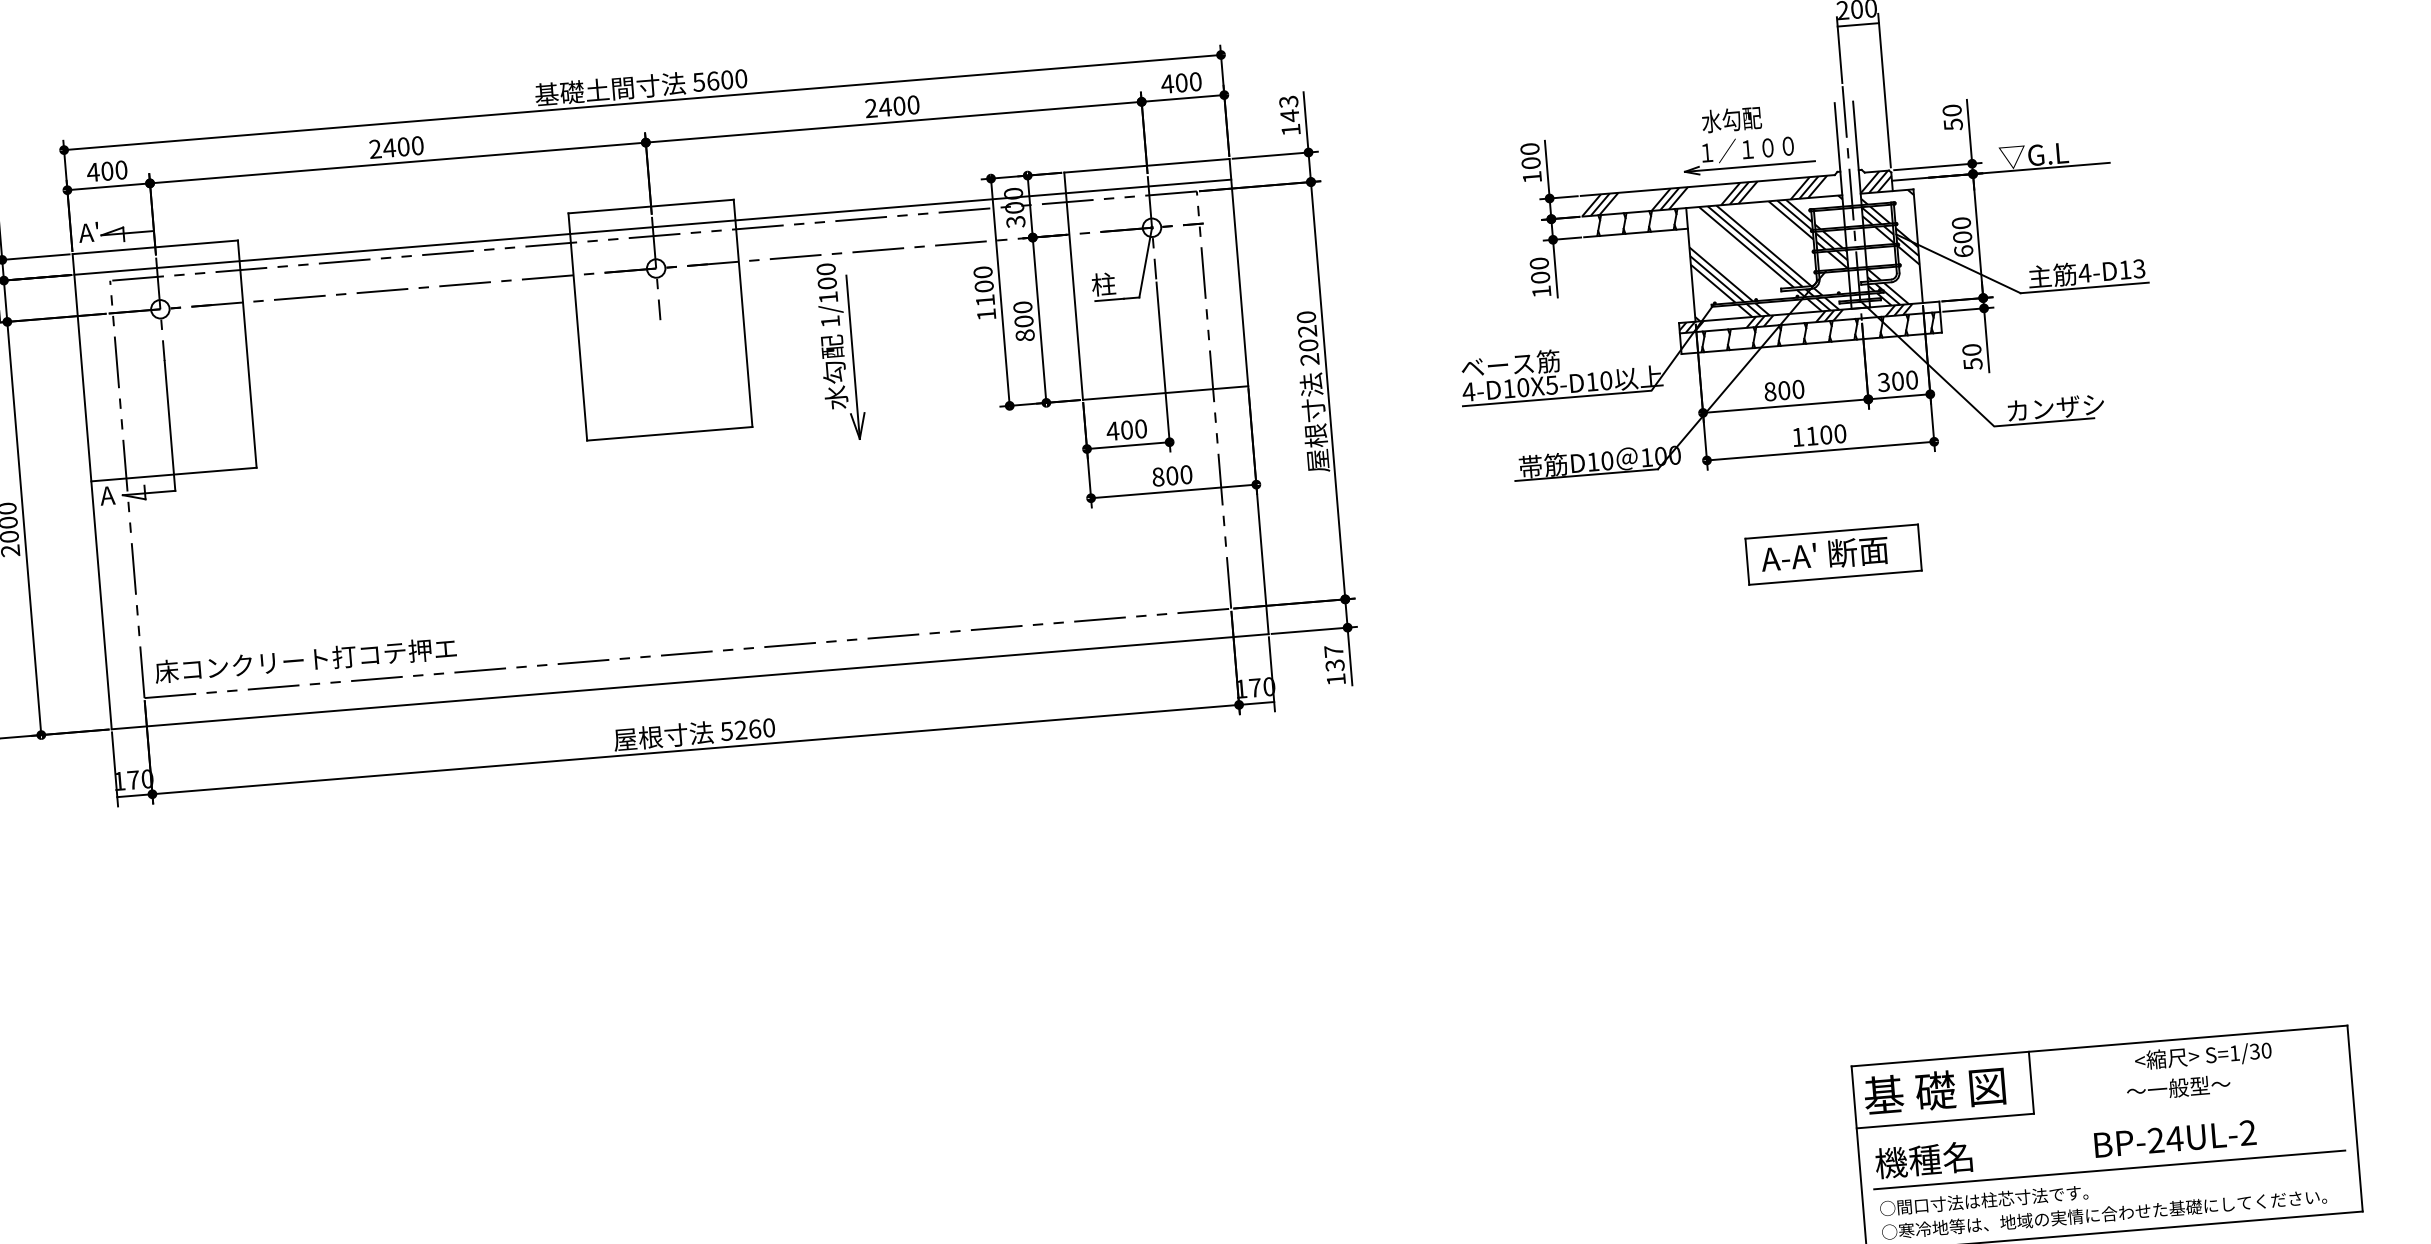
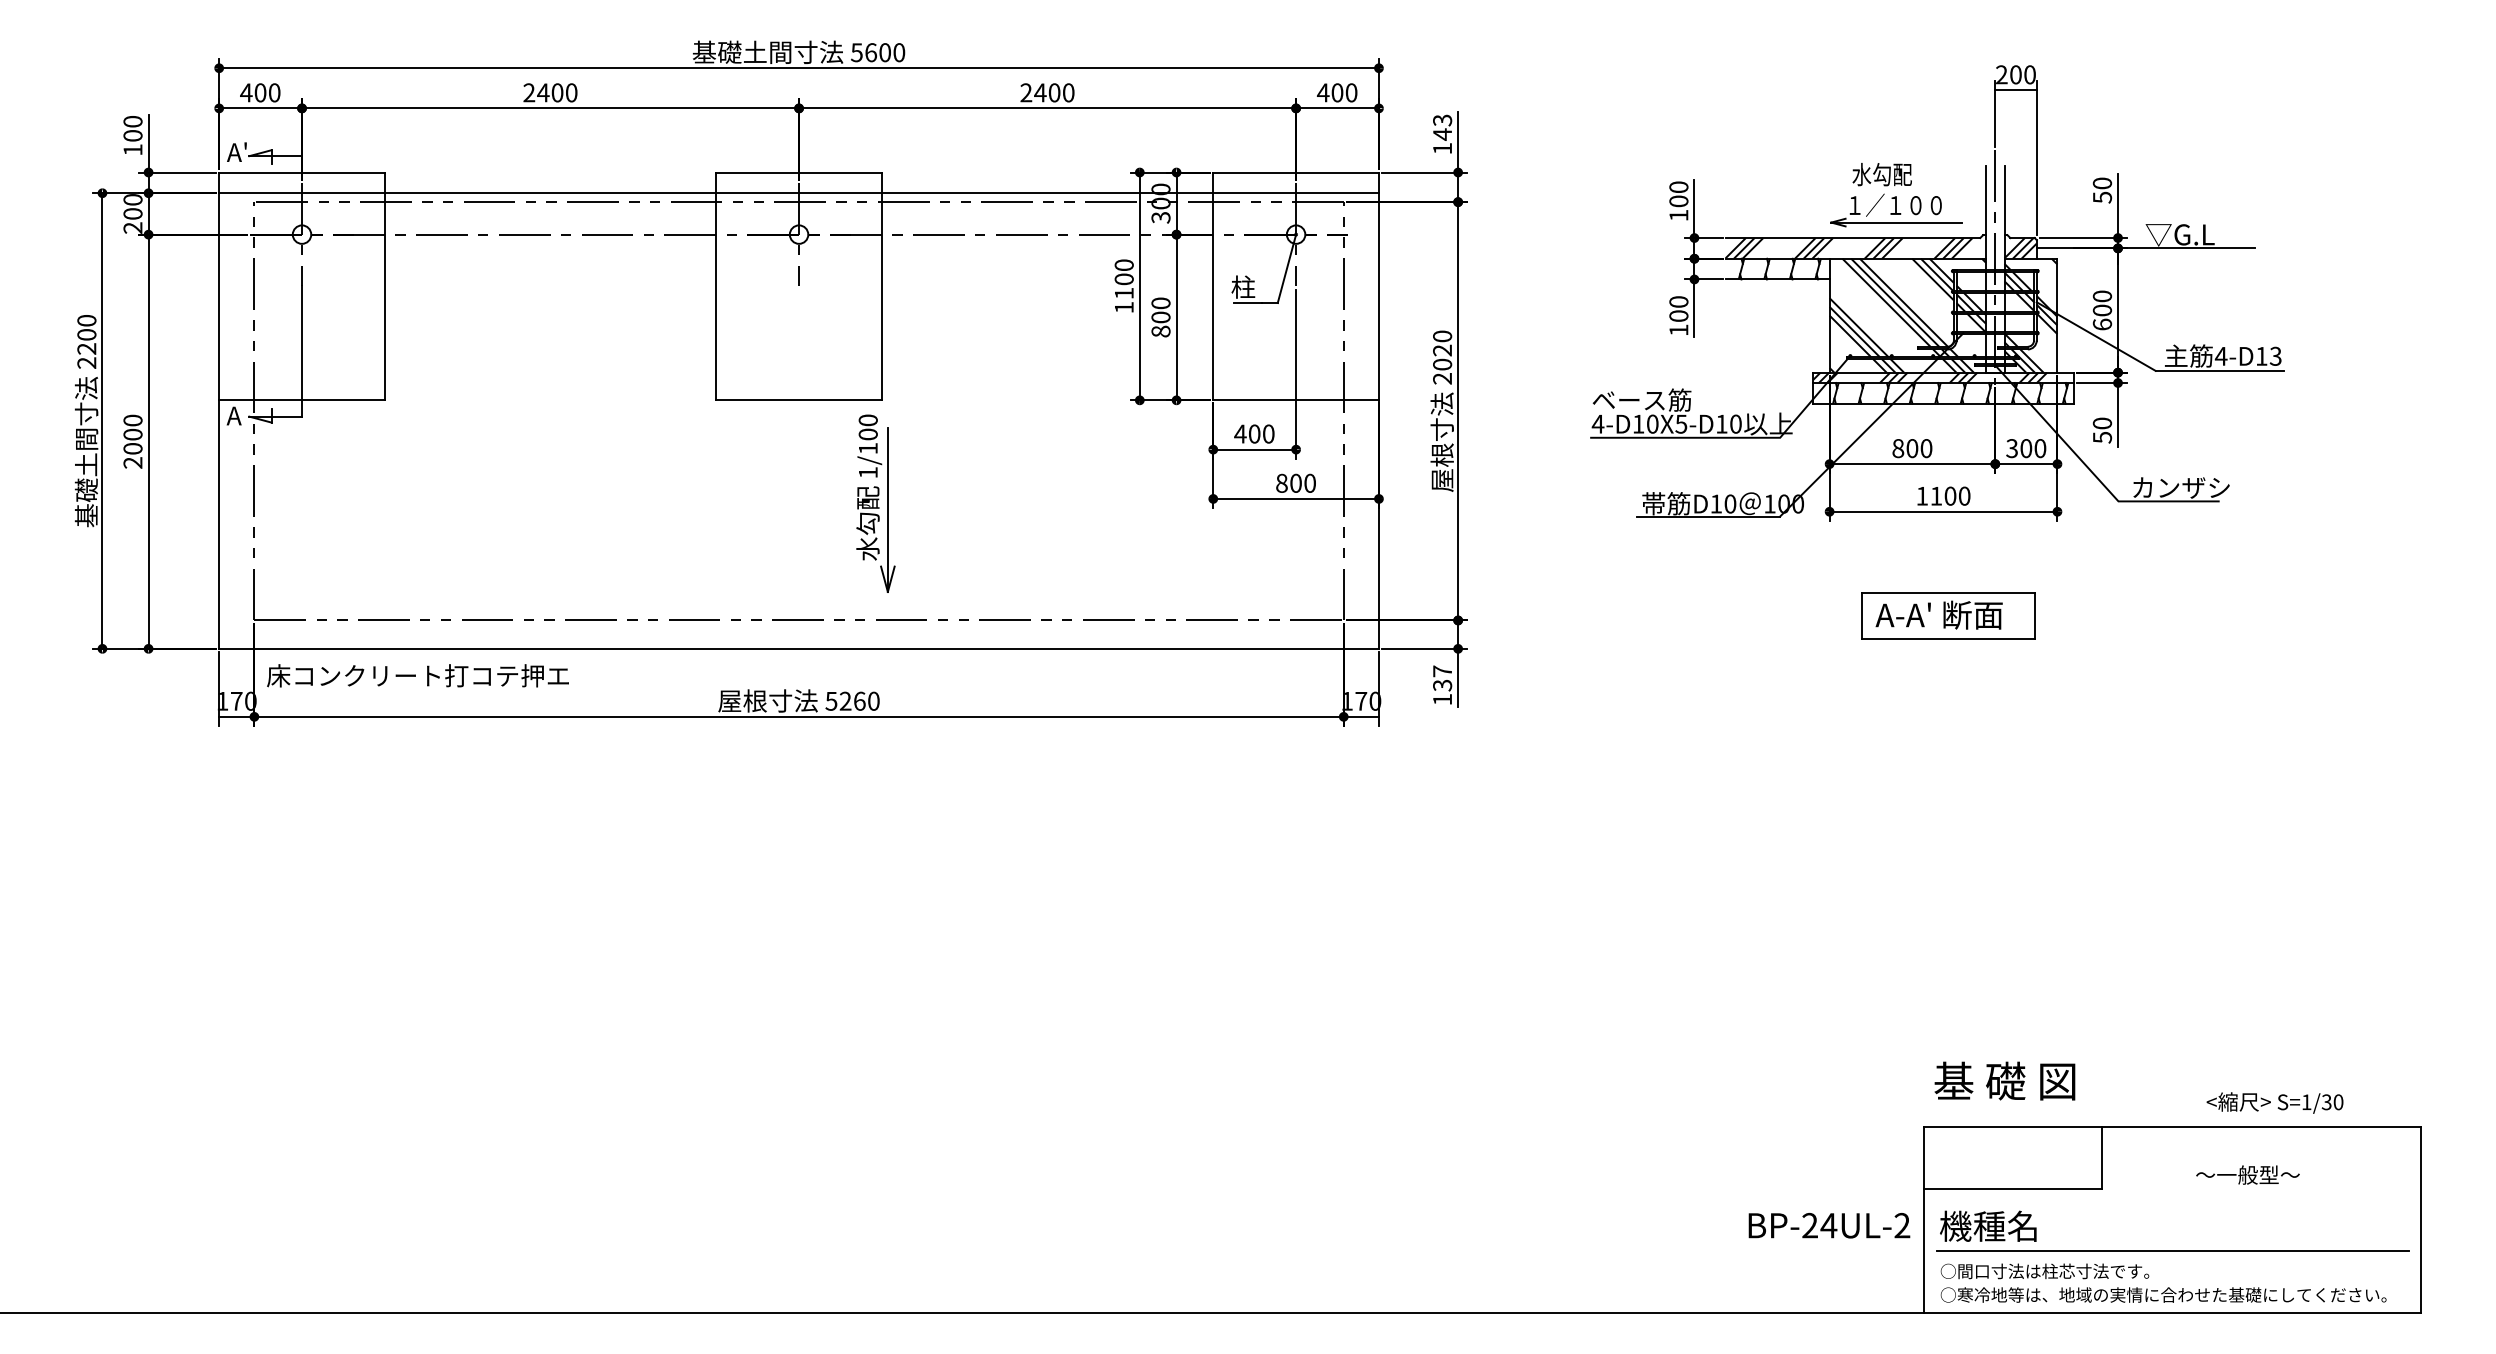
part: (840, 351) -> (875, 503), moved
text: (305, 659) -> (417, 675), moved
text: (2202, 1056) -> (2274, 1102), moved
text: (1934, 1090) -> (2004, 1080), moved
text: (2175, 1138) -> (1829, 1225), moved

